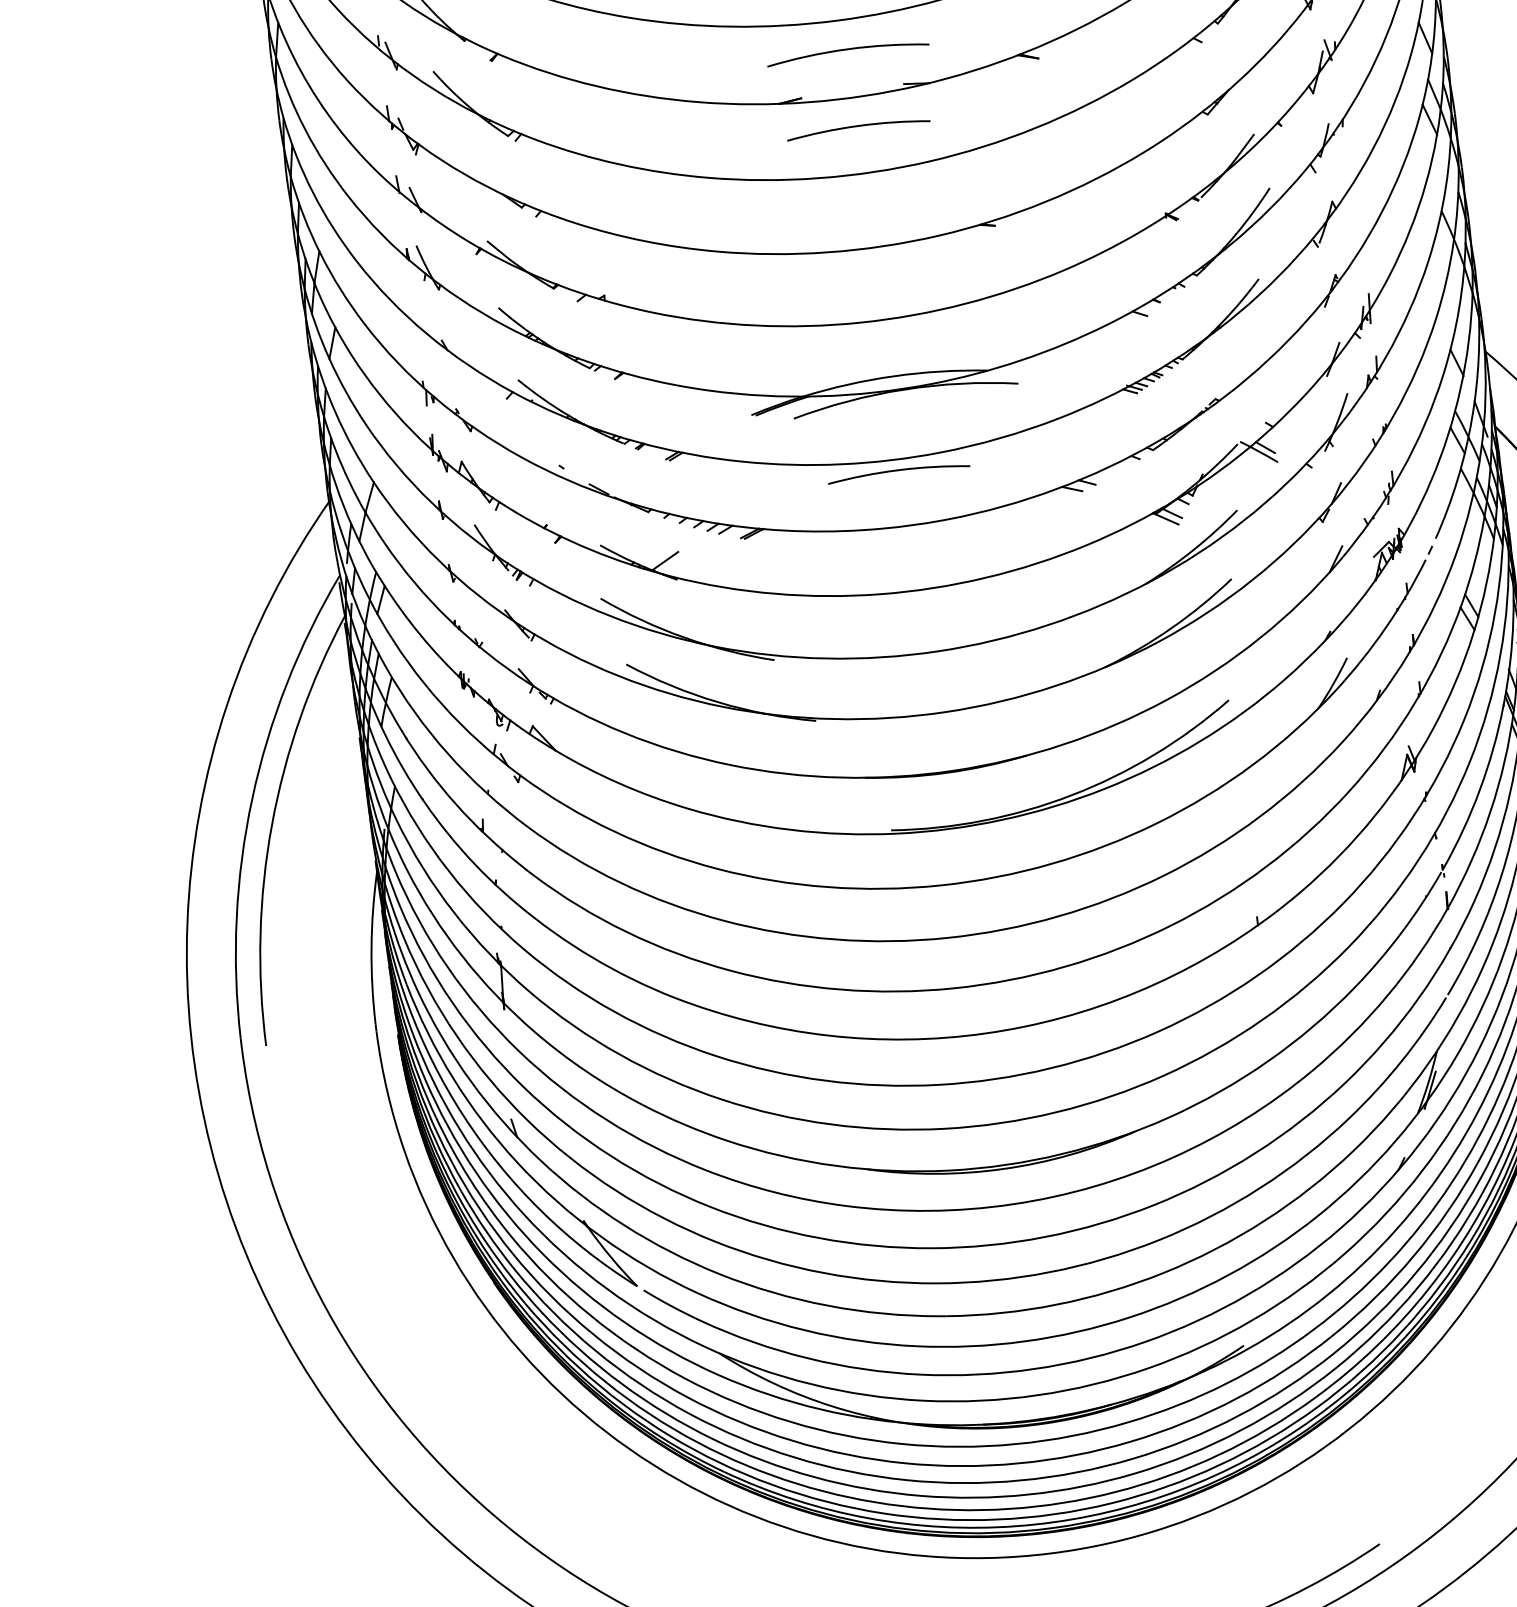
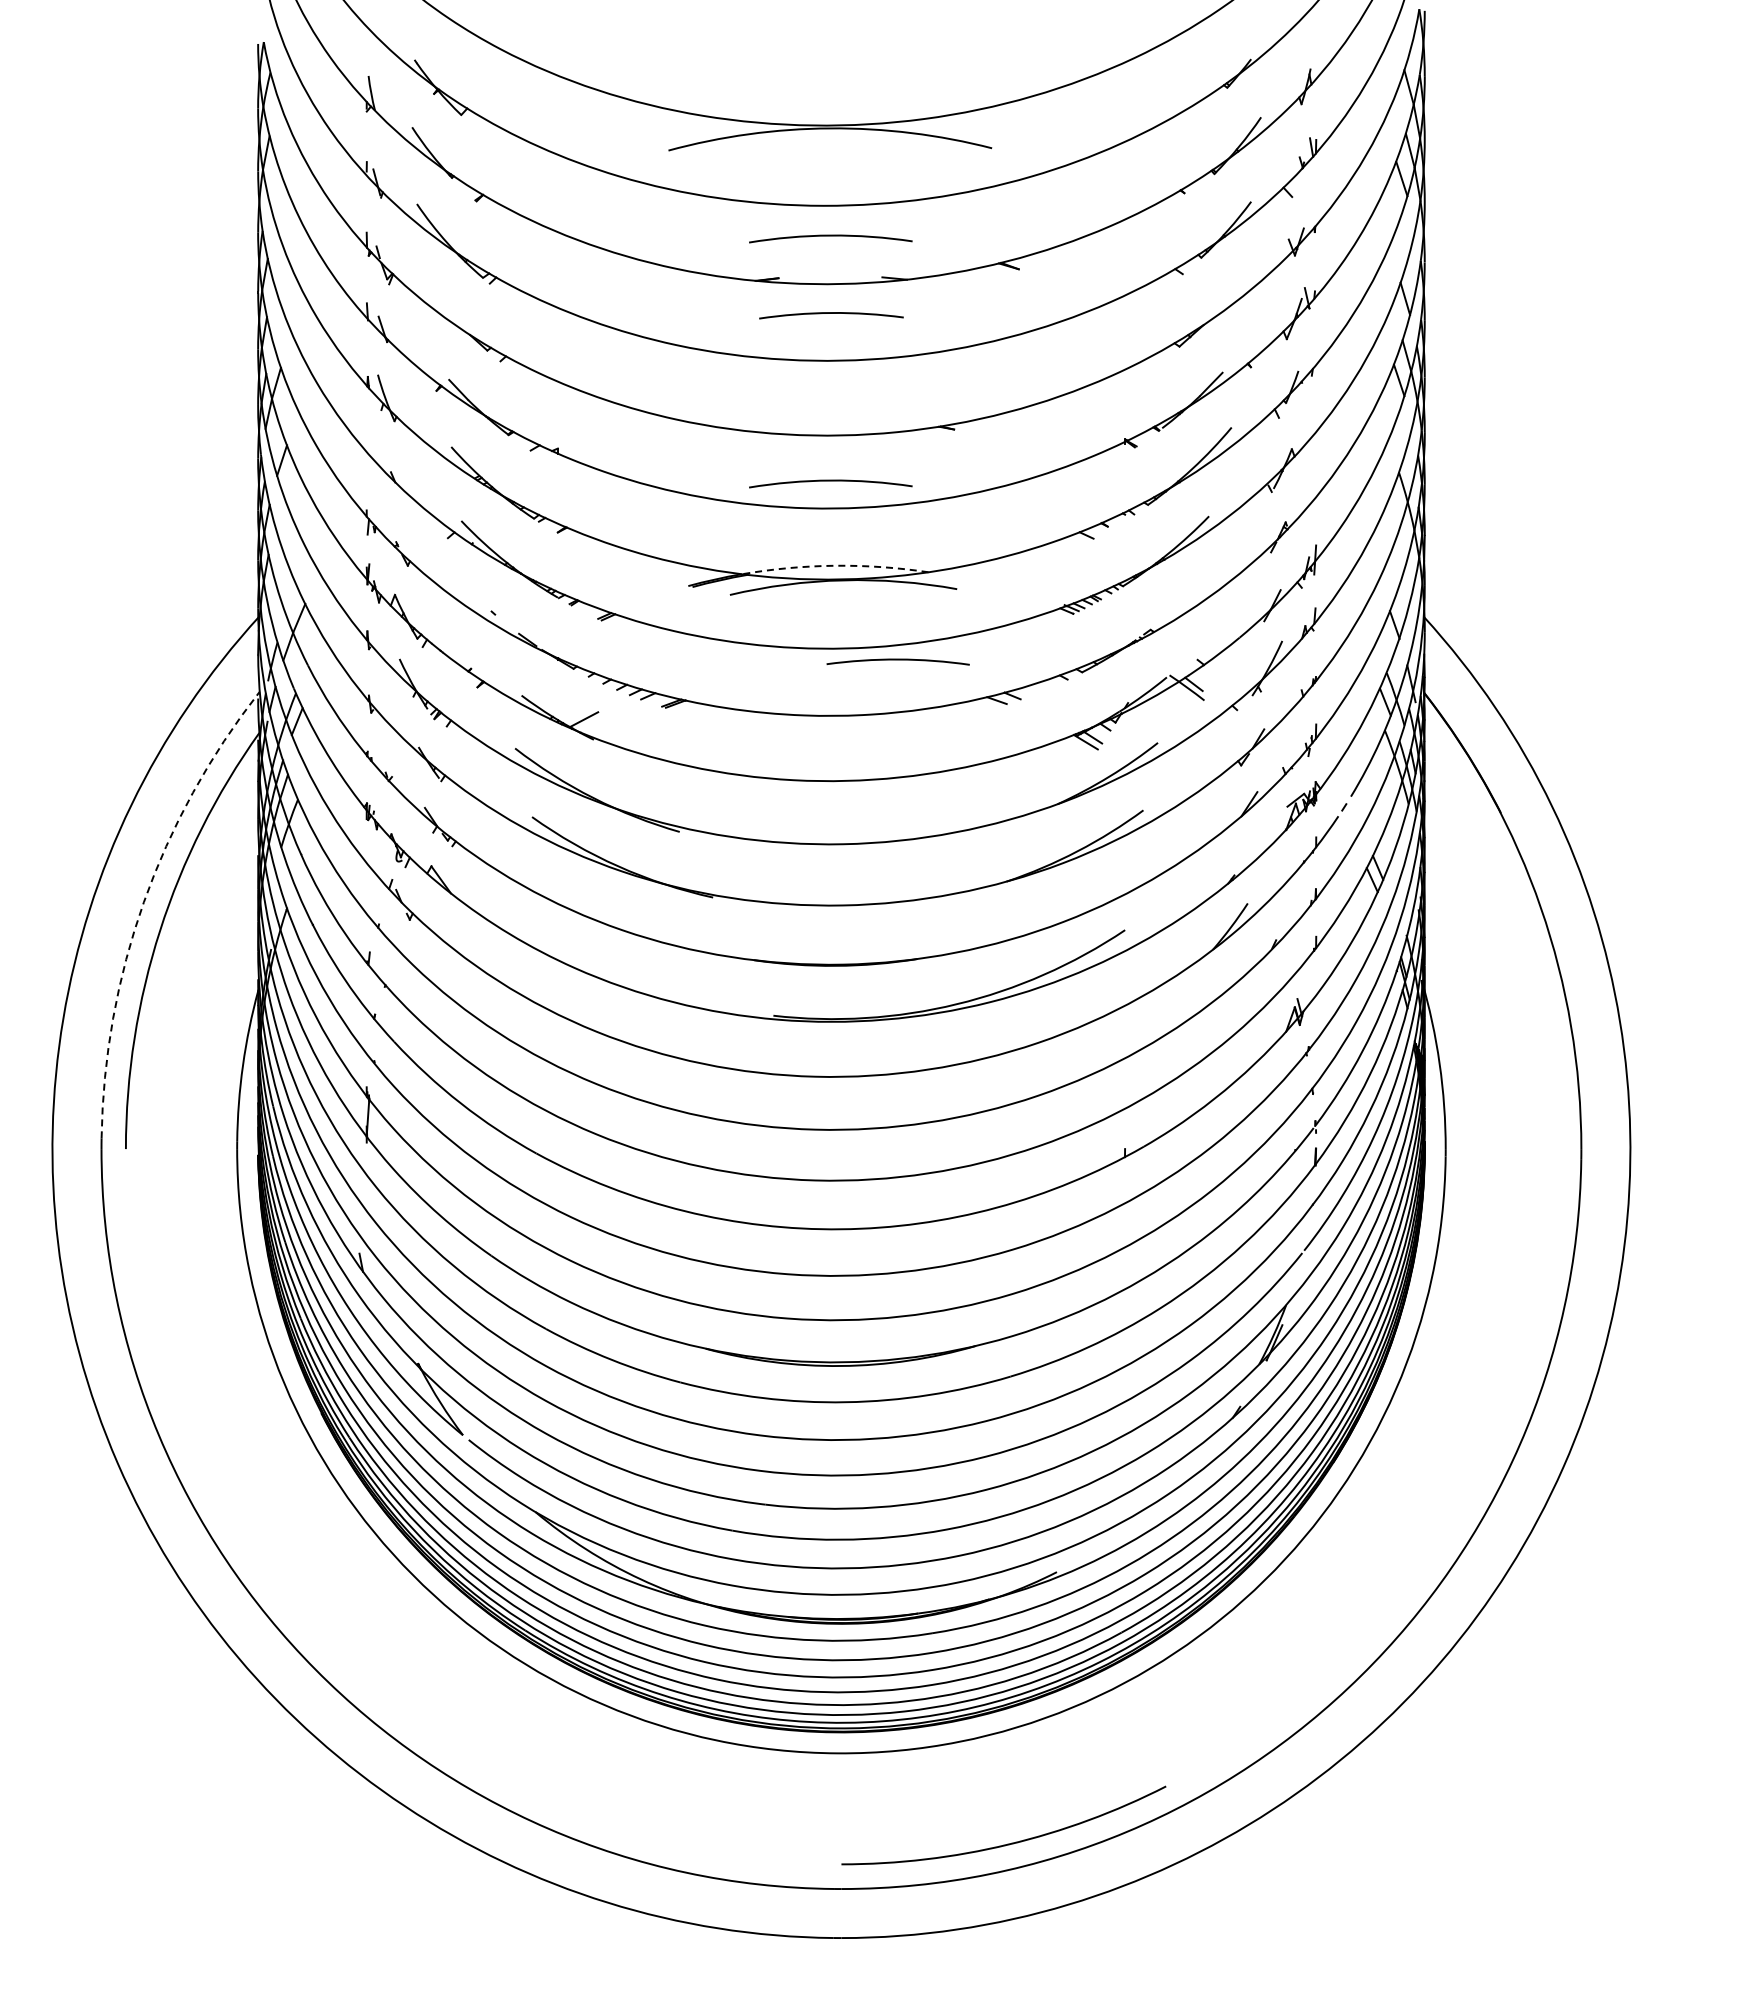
arc: (878, 293) -> (830, 481), added
arc: (894, 375) -> (835, 565), solid -> dashed
arc: (898, 471) -> (897, 660), moved
arc: (251, 799) -> (143, 902), solid -> dashed

